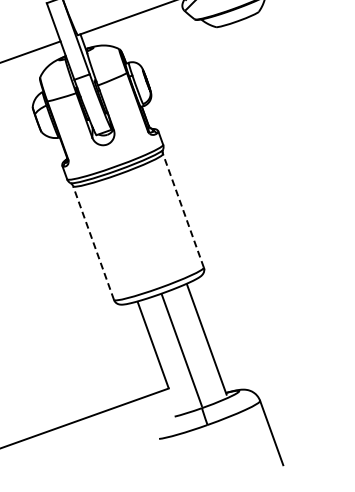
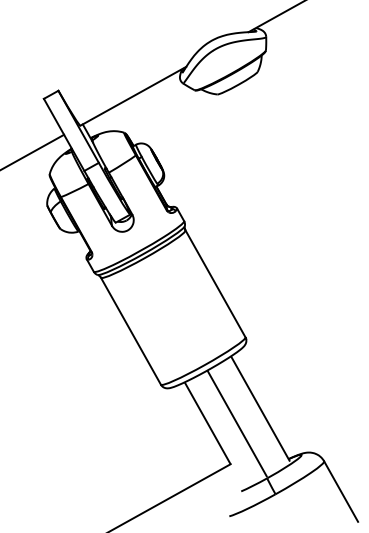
line: (183, 210) -> (215, 283), dashed -> solid
line: (93, 242) -> (130, 330), dashed -> solid

